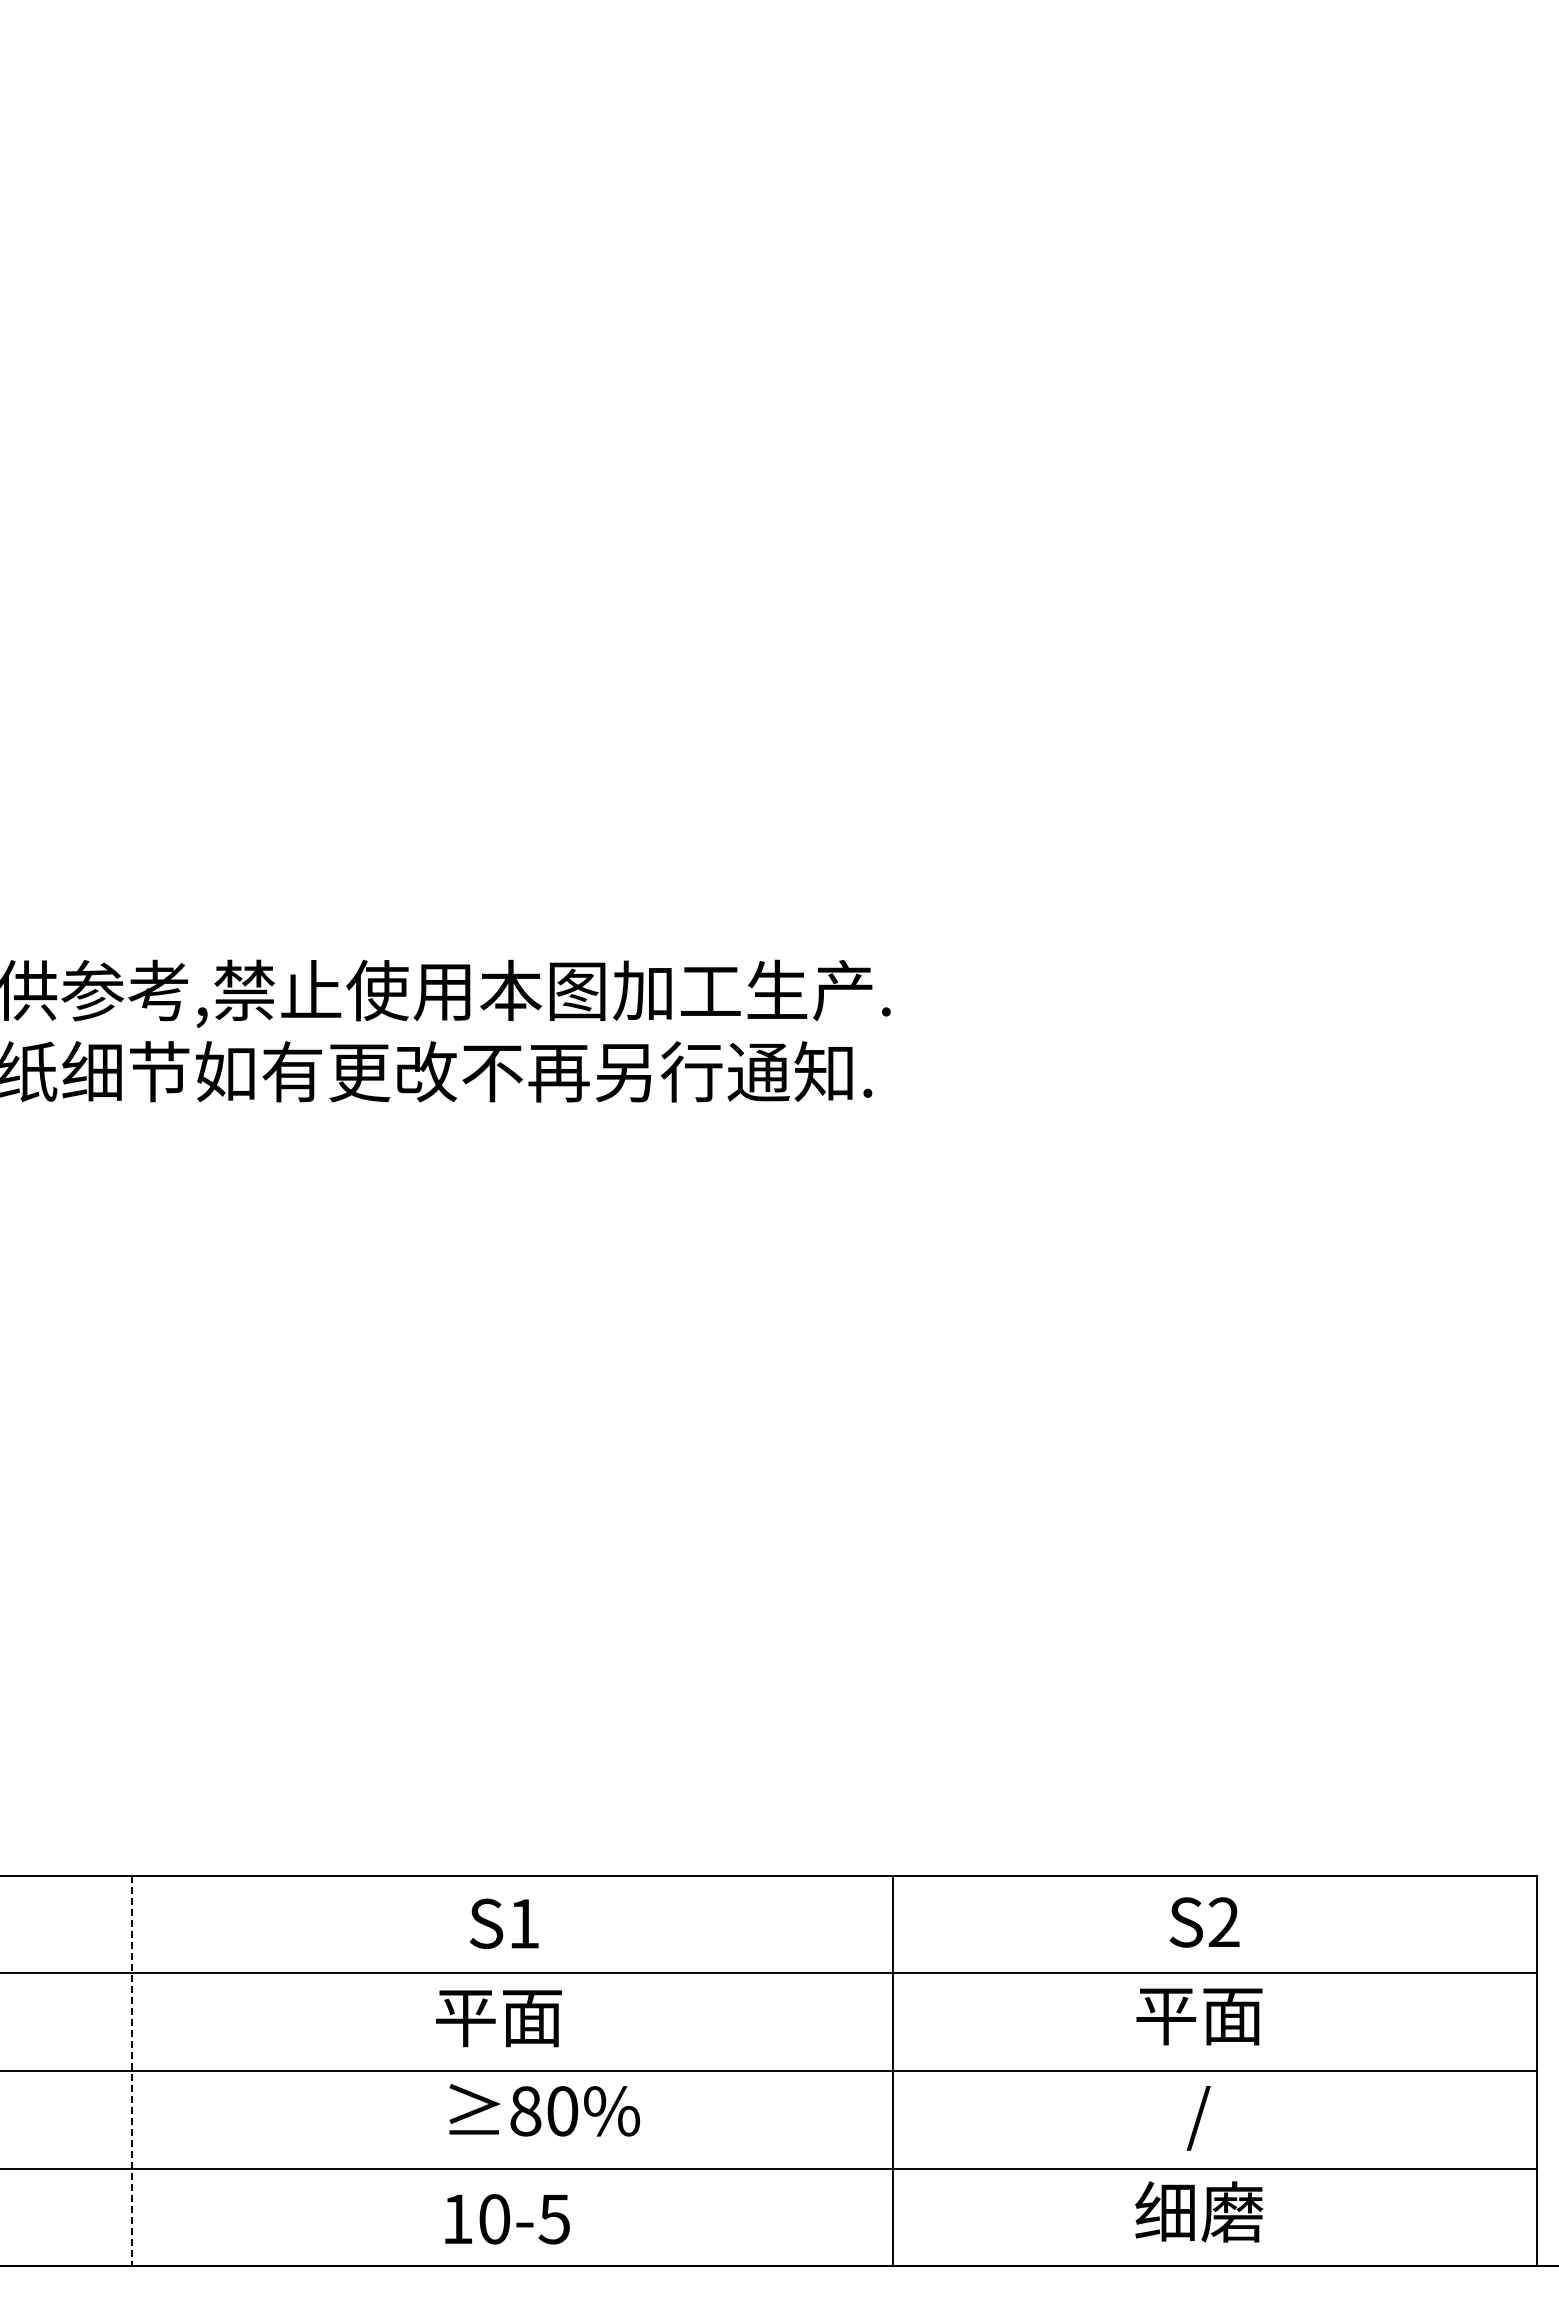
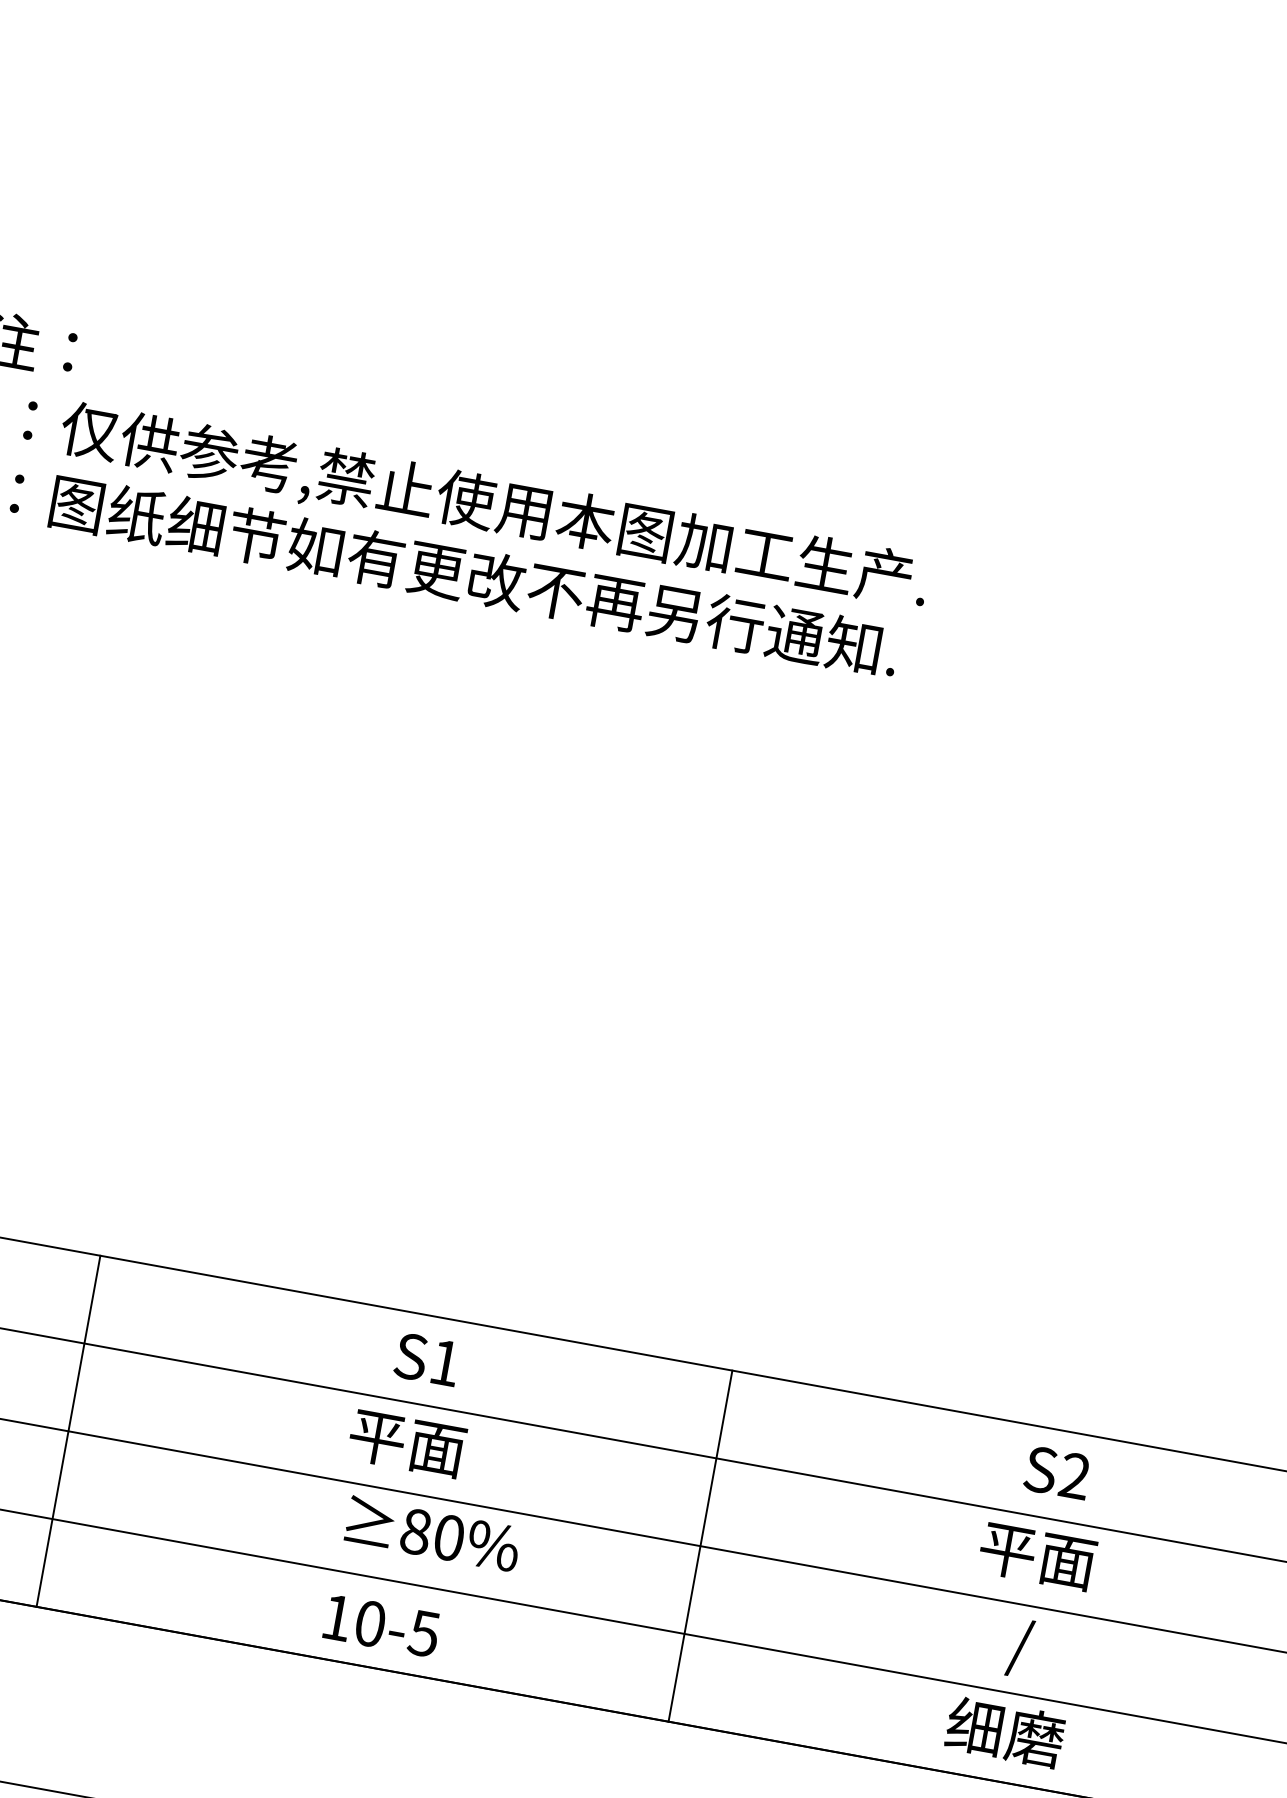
line: (892, 2070) -> (700, 1545), moved
line: (132, 2071) -> (68, 1431), dashed -> solid

